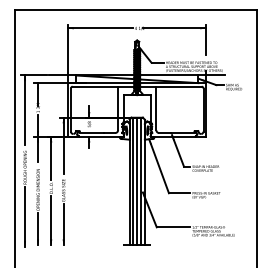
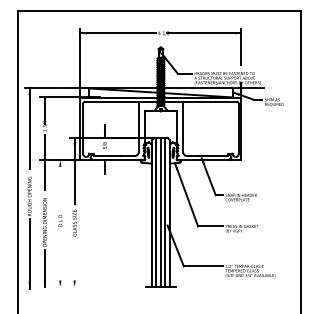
line: (51, 157) -> (60, 184), removed
line: (51, 220) -> (60, 258), removed
line: (63, 224) -> (74, 263), removed

